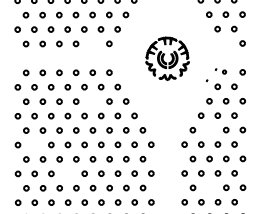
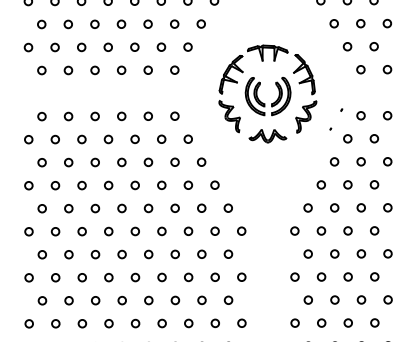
circle: (92, 43) -> (147, 69), added
circle: (225, 43) -> (360, 69), added
part: (167, 58) -> (267, 93), size x1.43
part: (220, 71) -> (352, 114), size x1.43
circle: (92, 101) -> (147, 162), added
circle: (209, 129) -> (334, 206), added
circle: (34, 144) -> (55, 230), added
circle: (67, 173) -> (107, 277), added
circle: (209, 187) -> (334, 299), added

